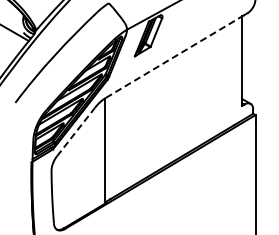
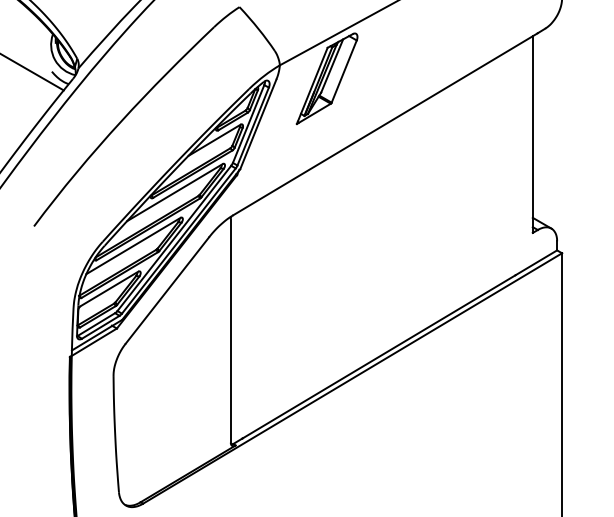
line: (175, 56) -> (386, 124), dashed -> solid
line: (76, 132) -> (168, 291), dashed -> solid

